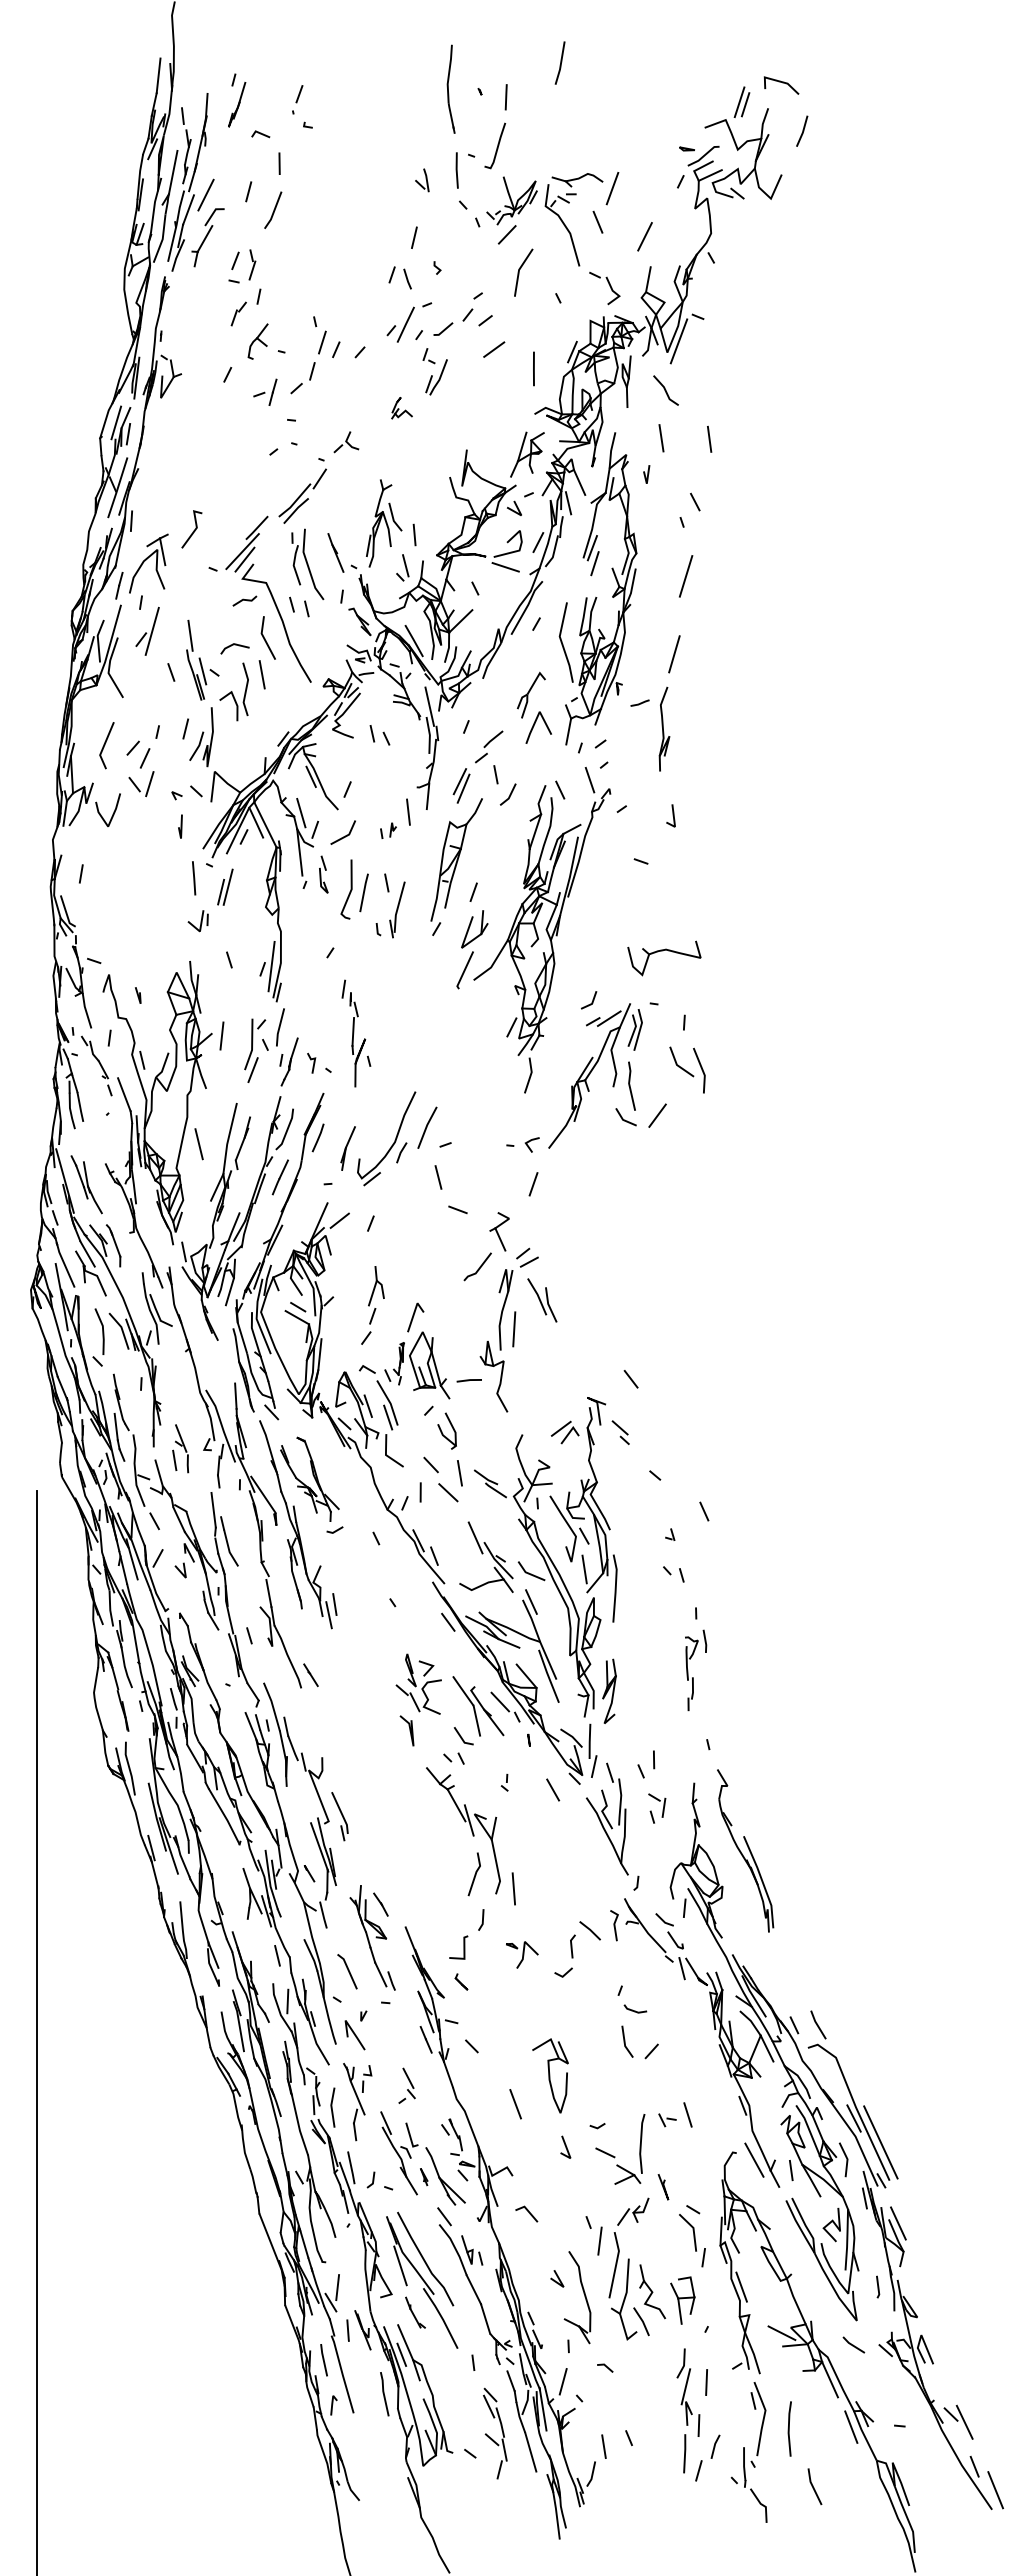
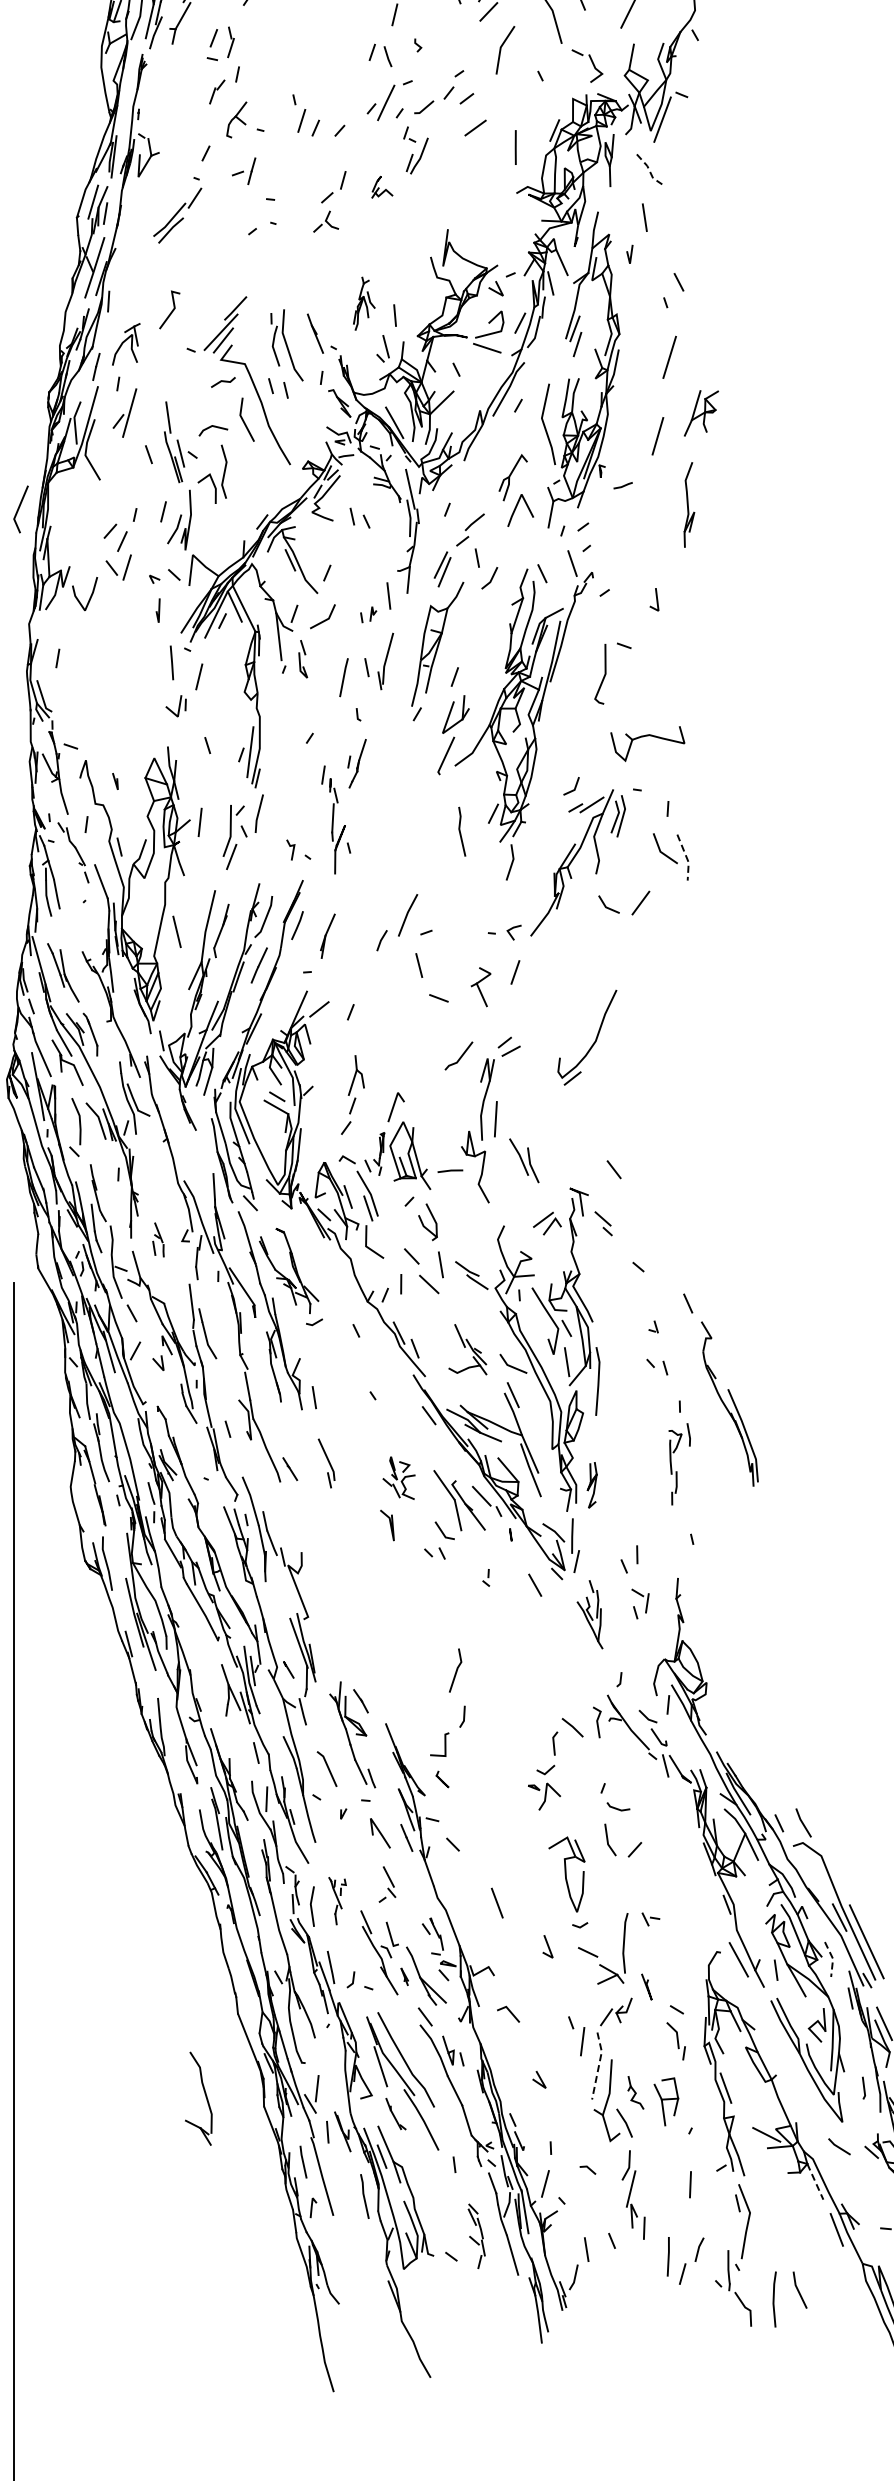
part: (302, 378) -> (333, 187), moved
line: (665, 391) -> (648, 170), solid -> dashed
line: (709, 438) -> (693, 217), removed
part: (527, 454) -> (701, 413), moved
part: (302, 490) -> (177, 209), moved
part: (384, 523) -> (364, 303), size x0.6
part: (148, 563) -> (125, 344), size x0.7
line: (261, 674) -> (240, 456), removed
part: (664, 728) -> (689, 504), moved
line: (105, 745) -> (19, 509), moved
line: (301, 812) -> (280, 596), removed
line: (227, 886) -> (205, 671), removed
line: (349, 891) -> (603, 676), moved
part: (397, 909) -> (385, 661), moved
part: (288, 1061) -> (356, 763), moved
line: (702, 1070) -> (686, 857), solid -> dashed
line: (630, 1085) -> (460, 831), moved
part: (393, 1142) -> (594, 1041), moved
part: (499, 1231) -> (480, 986), moved
part: (542, 1300) -> (524, 1160), moved
part: (180, 1448) -> (158, 1239), size x0.7
part: (486, 1556) -> (467, 1349), size x0.7
line: (328, 1615) -> (307, 1408), removed
part: (418, 1683) -> (399, 1477), size x0.7
part: (609, 1690) -> (592, 1484), size x0.7
part: (339, 1816) -> (326, 1463), moved
part: (606, 1818) -> (589, 1614), size x0.6
part: (470, 1828) -> (451, 1624), removed
part: (745, 1850) -> (729, 1403), moved
line: (513, 1888) -> (495, 1684), removed
part: (522, 1954) -> (544, 1796), moved
line: (354, 2035) -> (379, 1833), moved
part: (550, 2075) -> (566, 1874), moved
part: (357, 2102) -> (337, 1901), size x0.6
line: (687, 2114) -> (671, 1913), removed
line: (847, 2159) -> (833, 1959), solid -> dashed
part: (692, 2240) -> (676, 2041), size x0.7
line: (616, 2264) -> (599, 2065), solid -> dashed
part: (652, 2291) -> (635, 2092), size x0.6
part: (584, 2297) -> (205, 2098), moved
line: (830, 2380) -> (815, 2182), solid -> dashed
part: (688, 2392) -> (633, 2194), moved
line: (789, 2428) -> (774, 2299), moved
part: (495, 2433) -> (476, 2236), size x0.7

